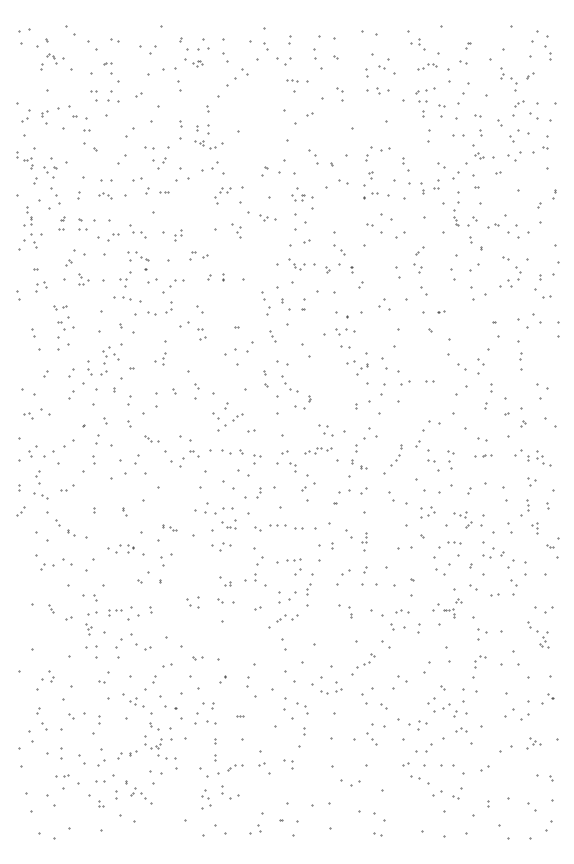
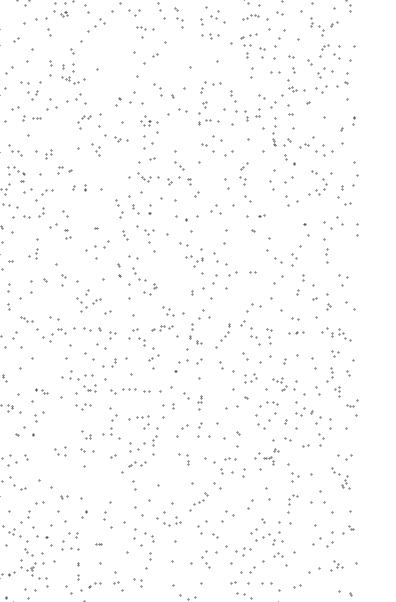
part: (339, 94) -> (179, 23), moved
part: (341, 331) -> (149, 231), moved
part: (420, 484) -> (245, 355), size x0.62

